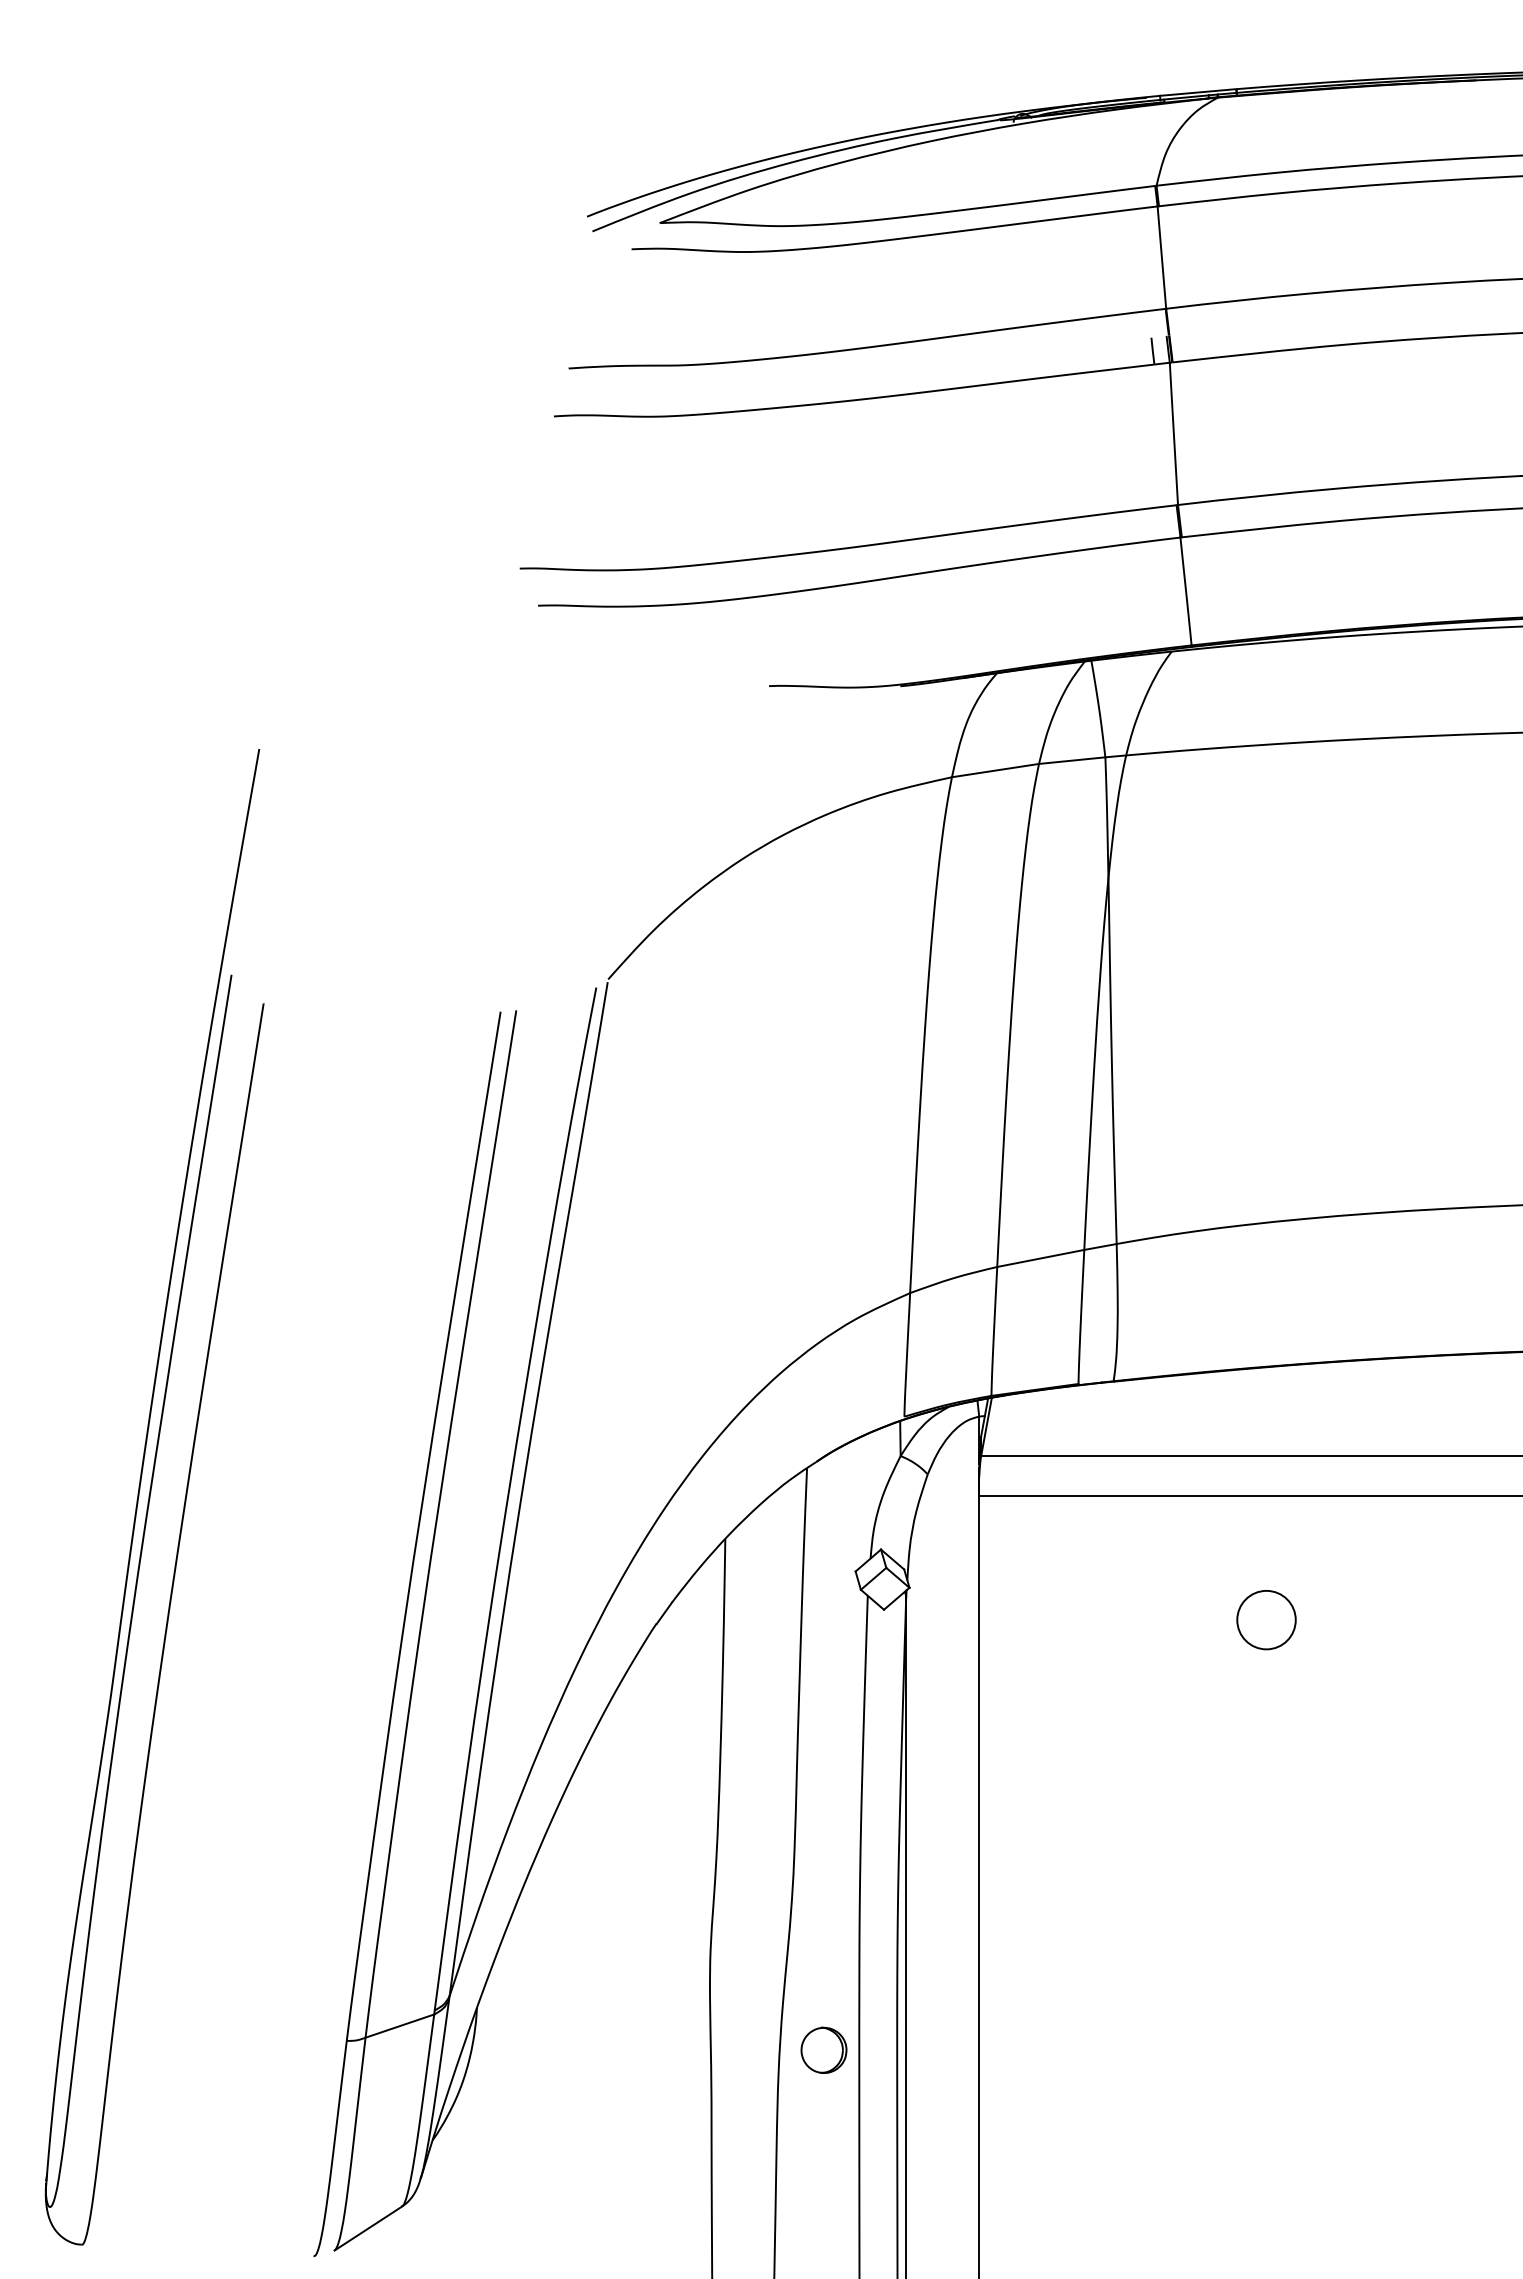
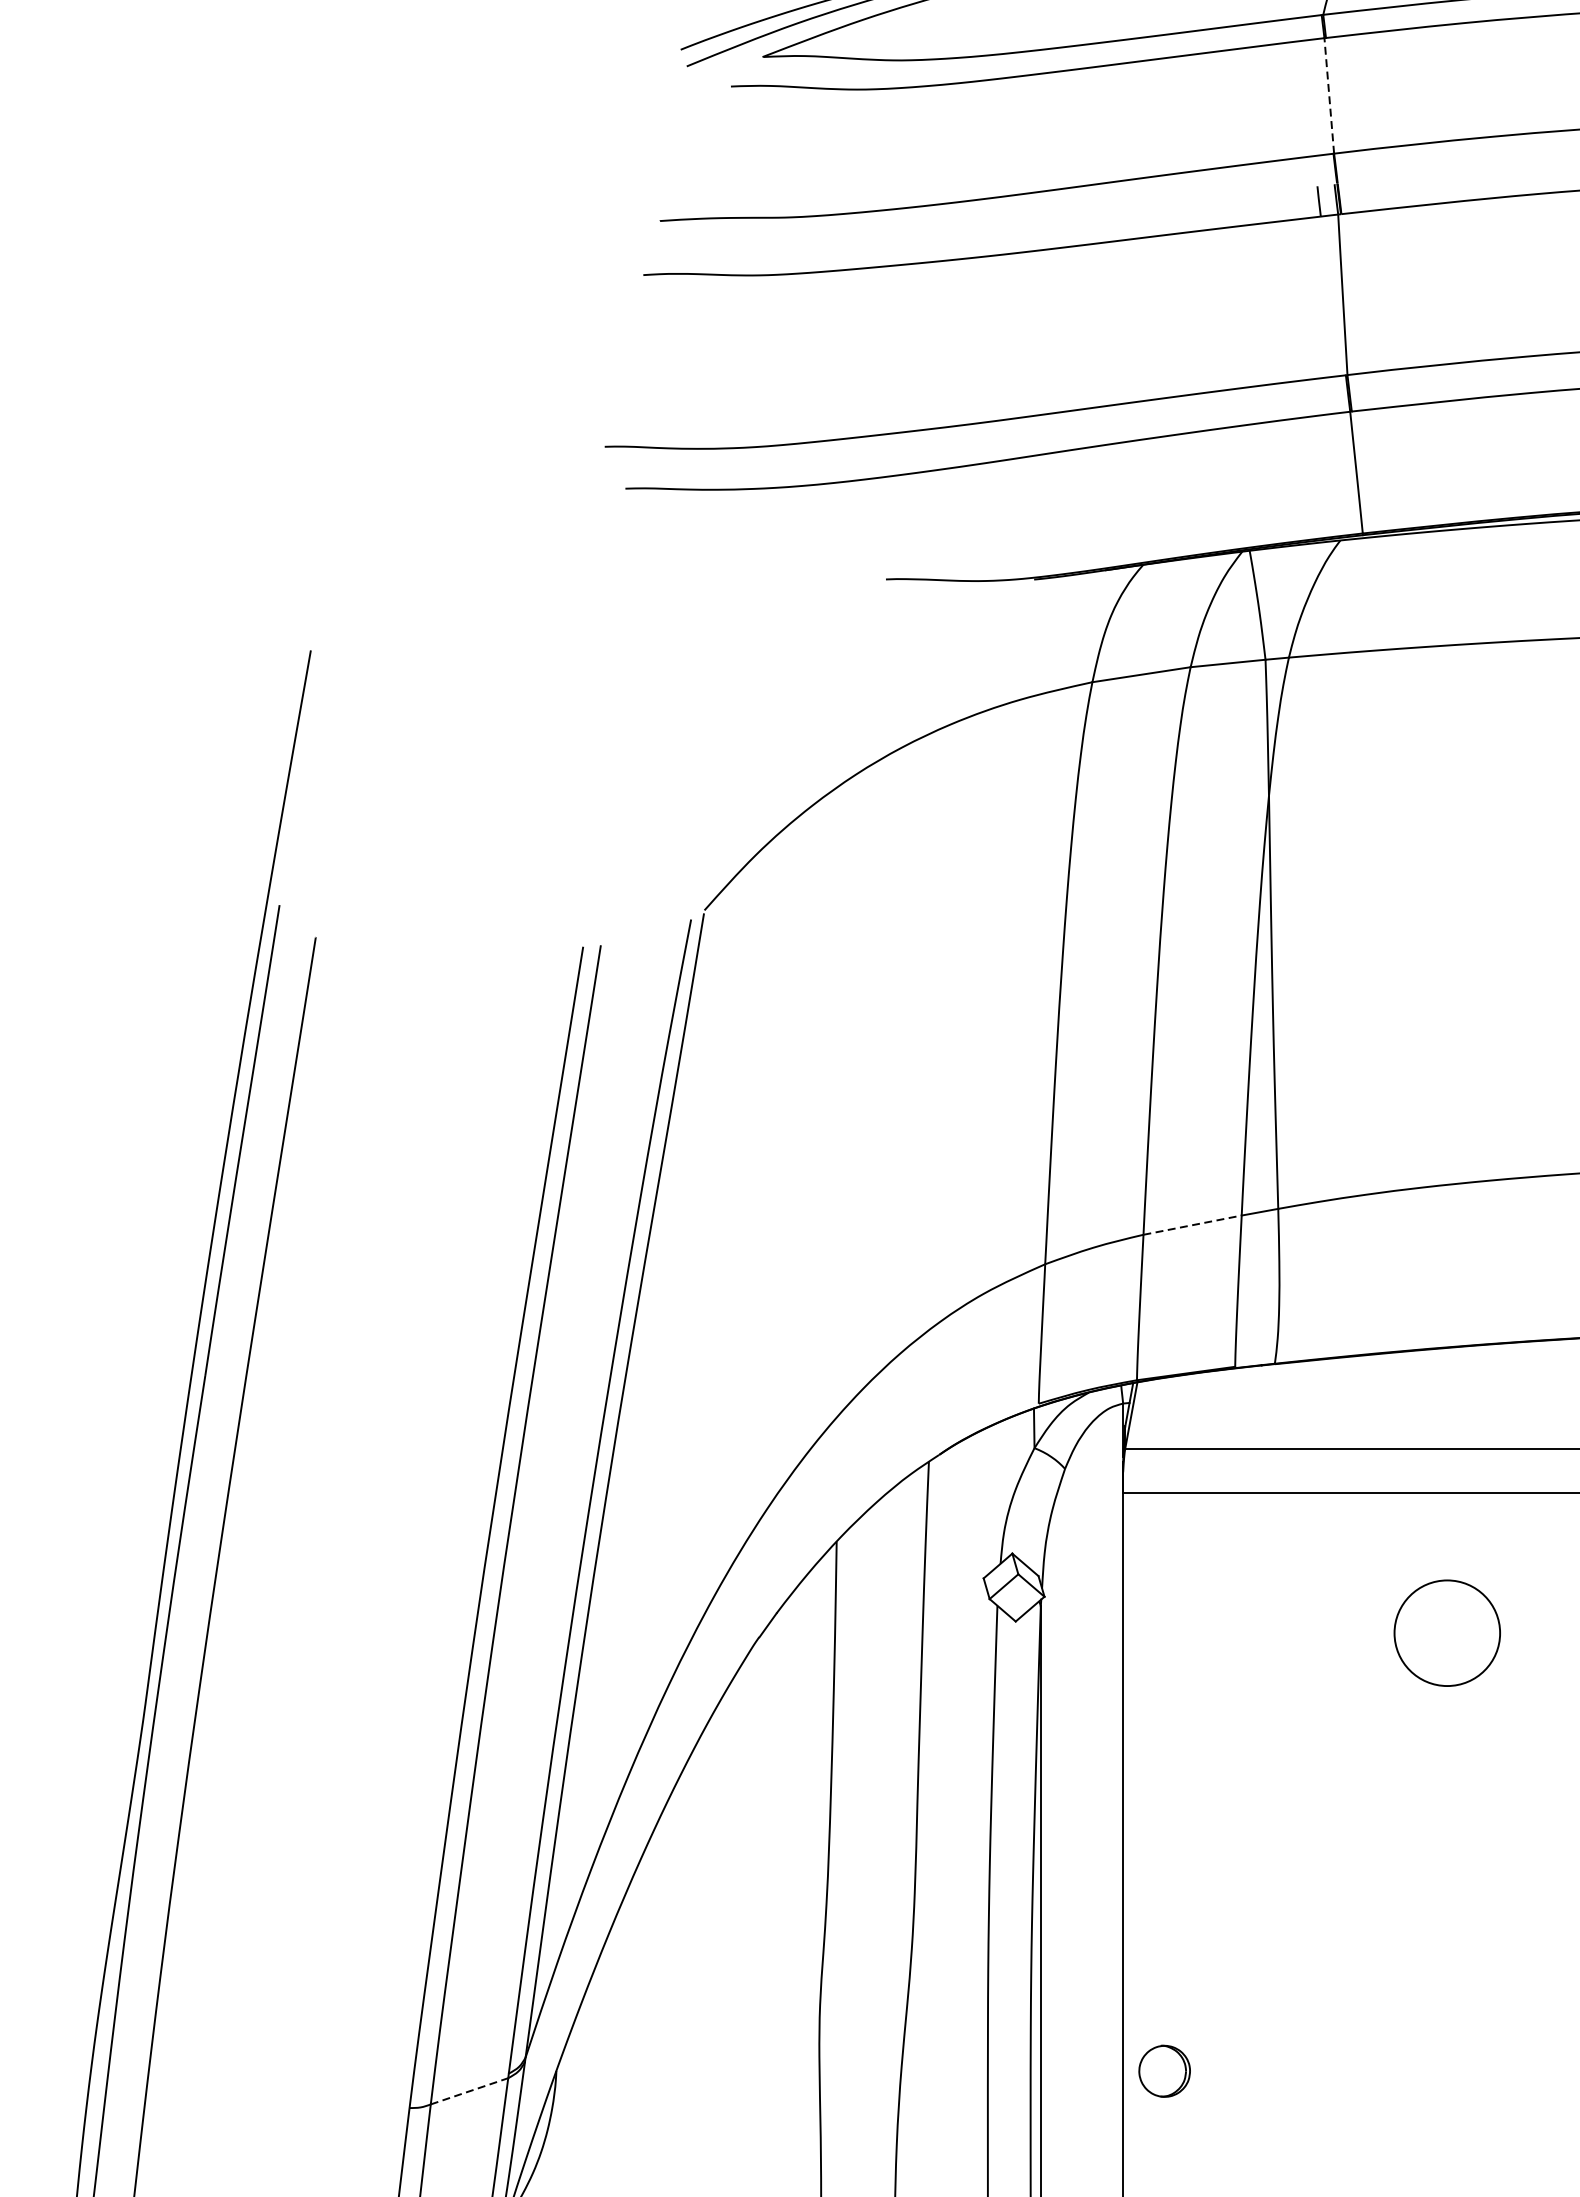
line: (1161, 257) -> (1328, 95), solid -> dashed
line: (1041, 1258) -> (1193, 1225), solid -> dashed
circle: (1266, 1619) -> (1447, 1632), size x1.6
line: (400, 2025) -> (470, 2090), solid -> dashed
part: (823, 2049) -> (1164, 2070), moved

